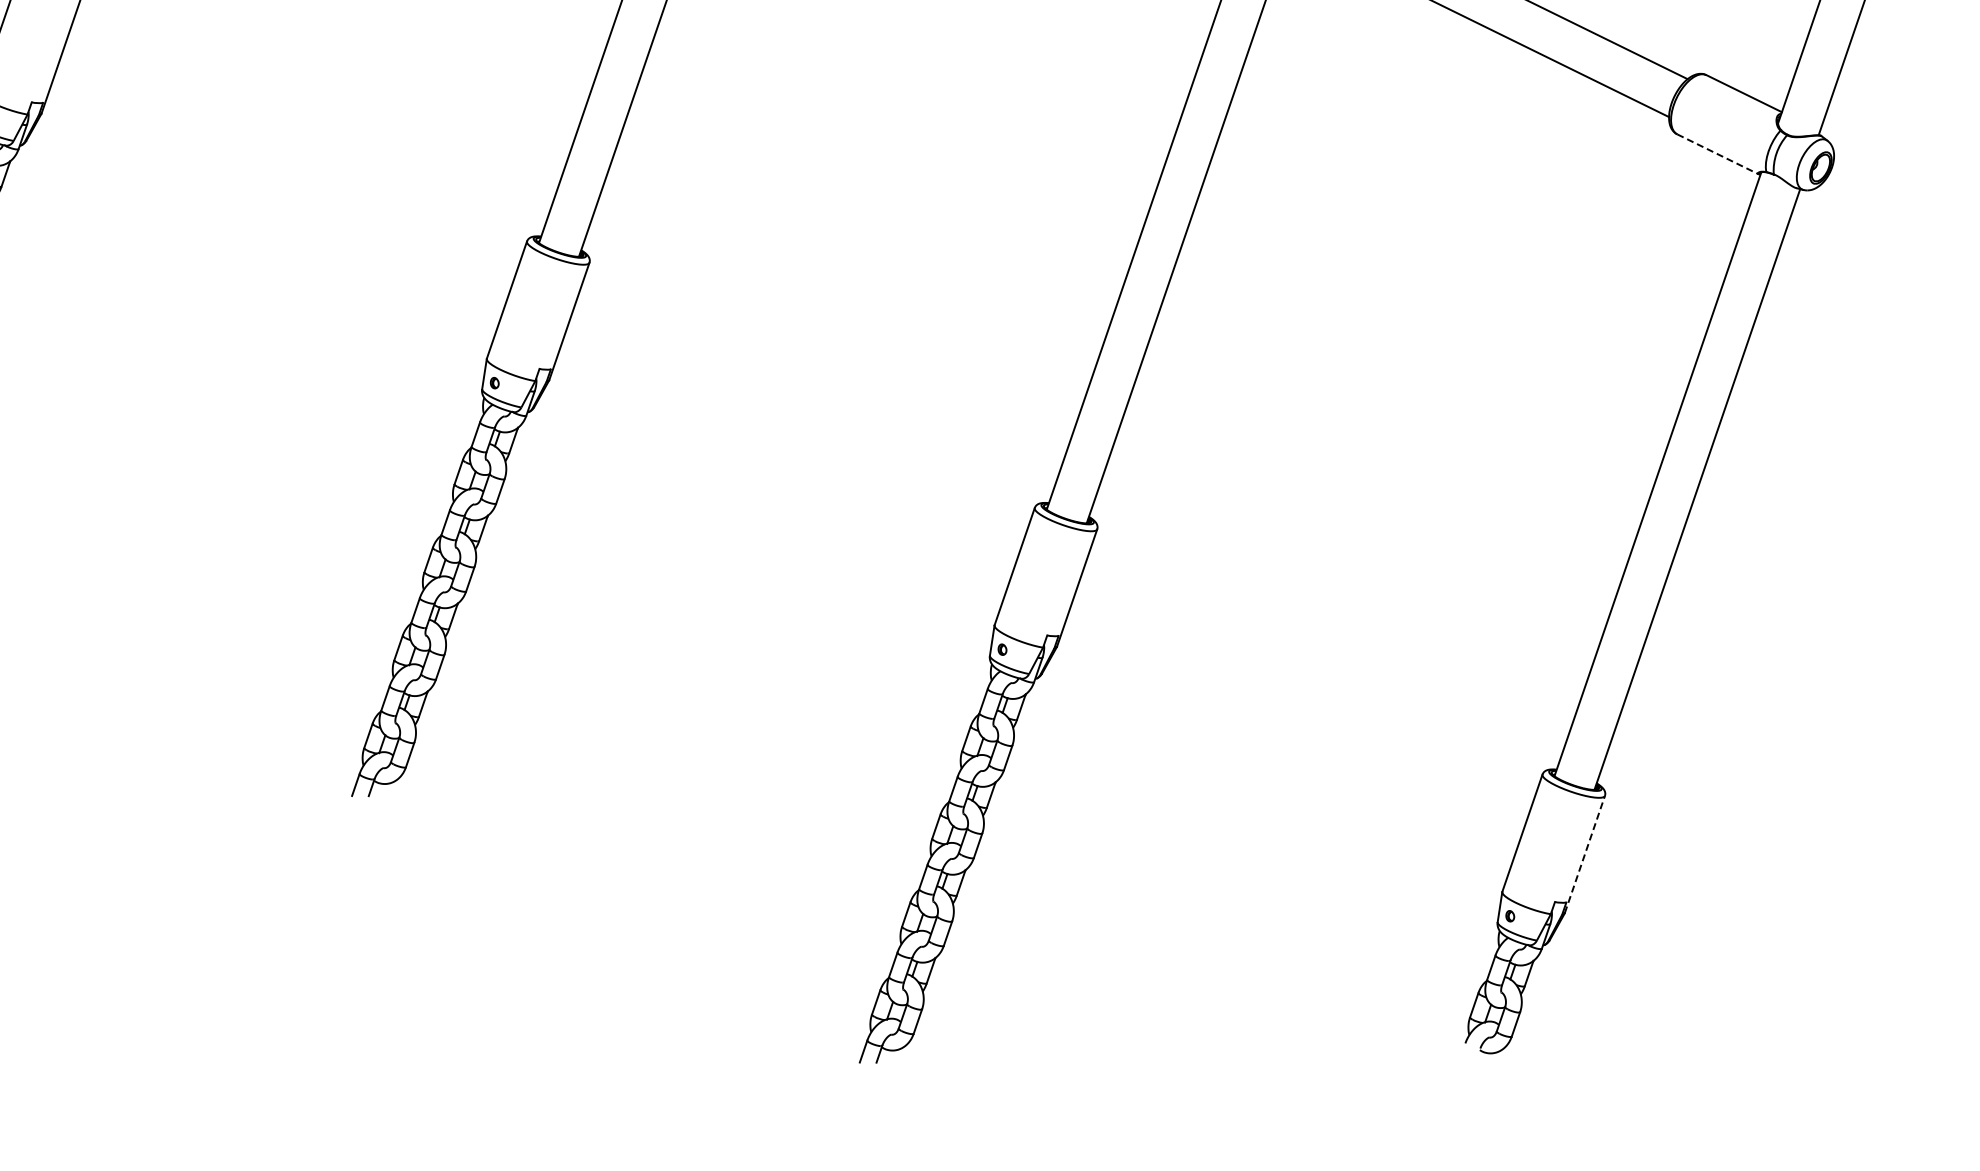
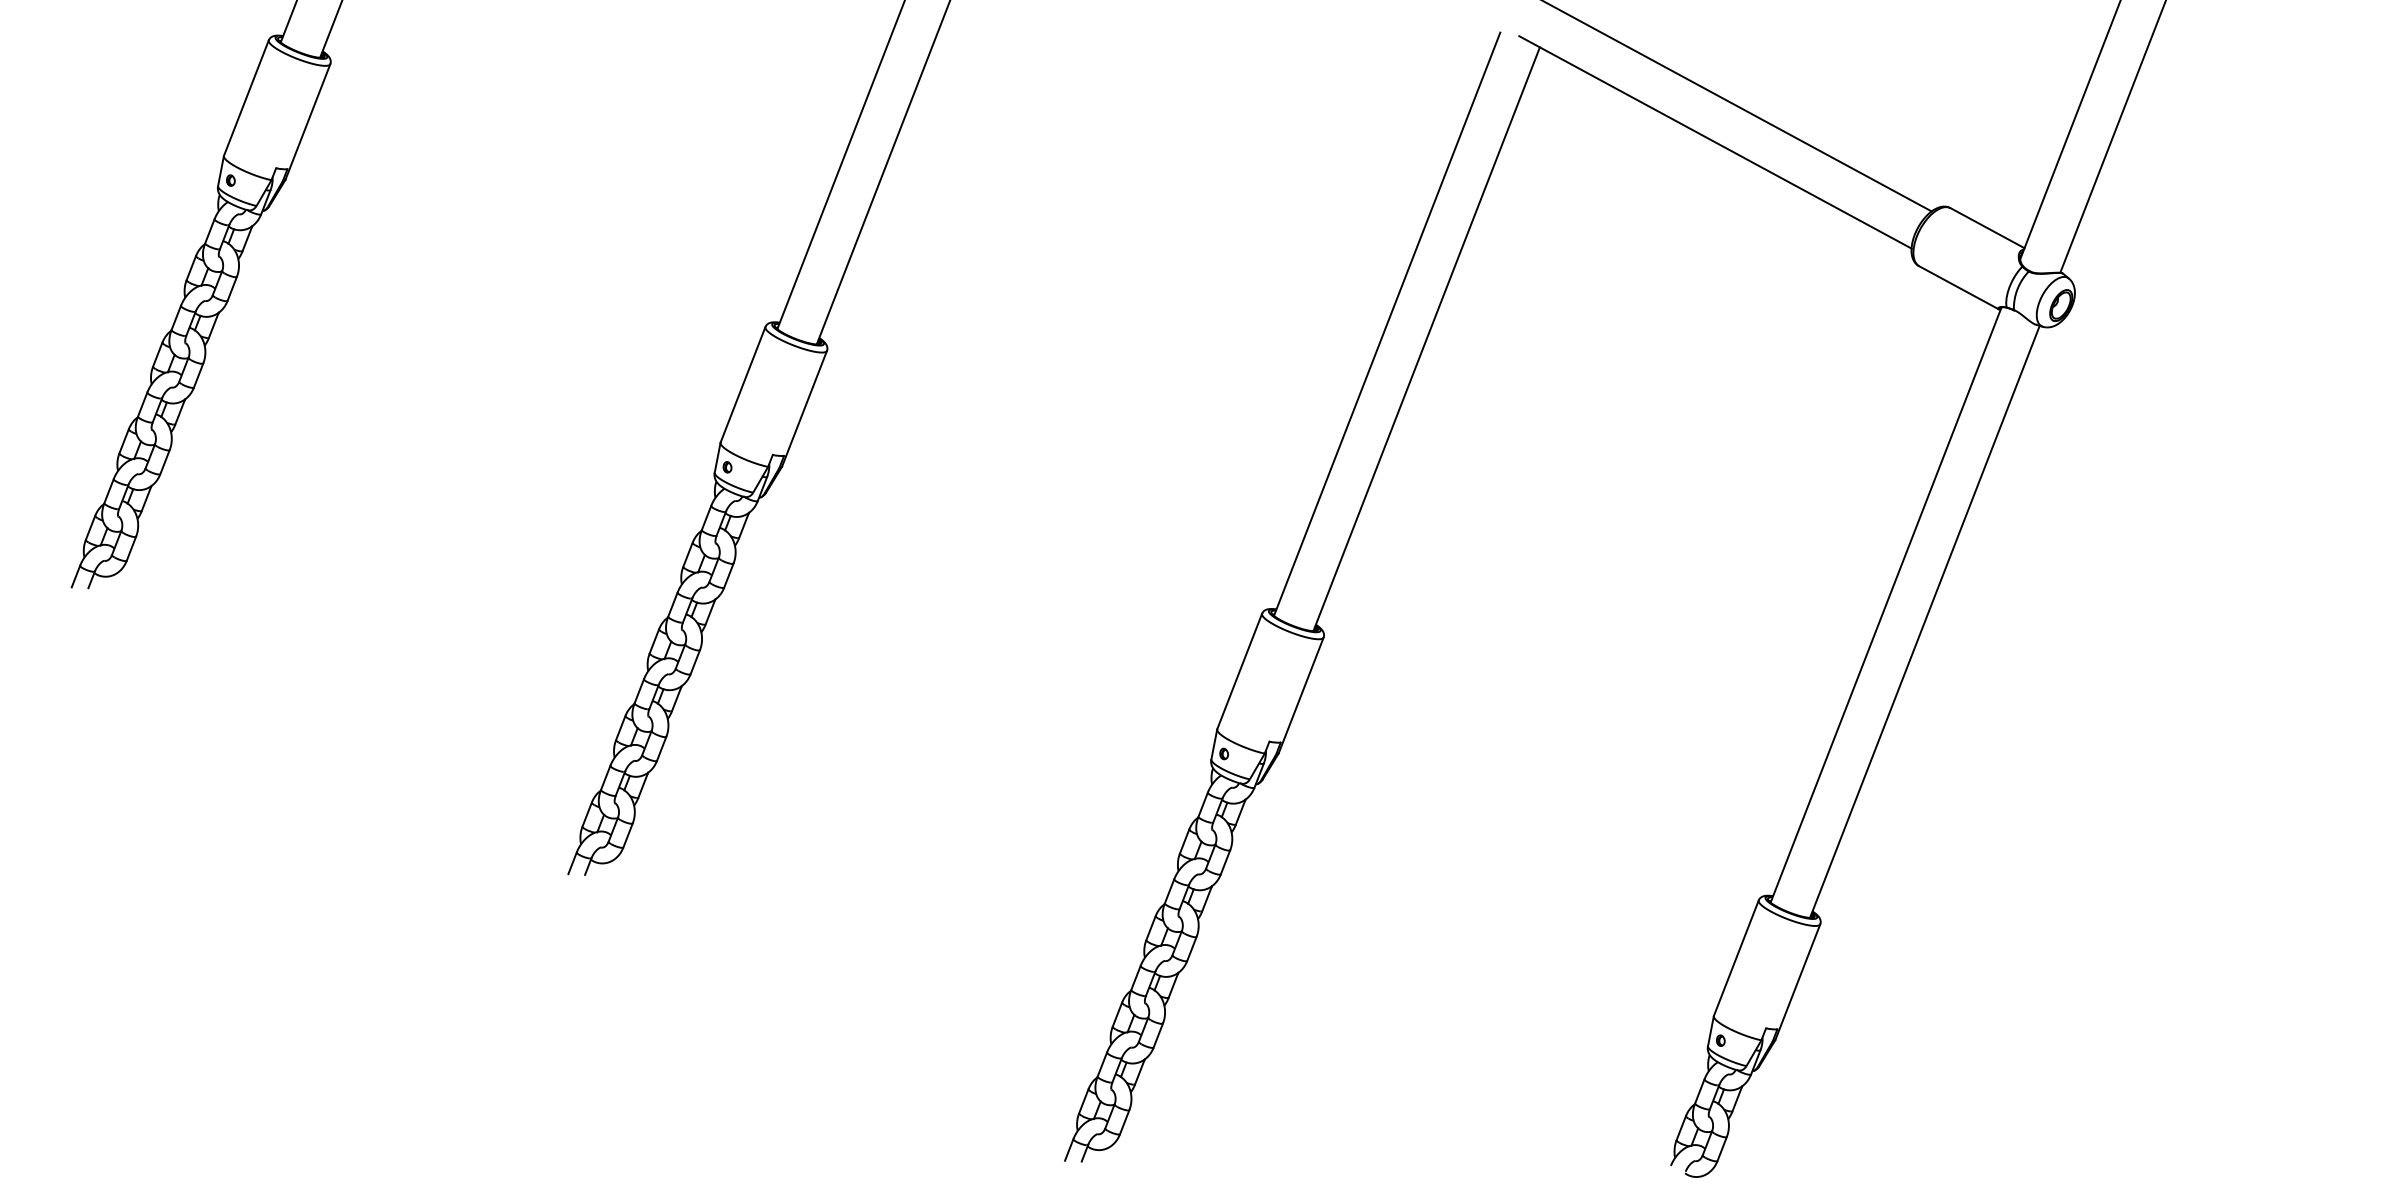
line: (1718, 154) -> (1959, 287), dashed -> solid
line: (1584, 854) -> (1797, 982), dashed -> solid

